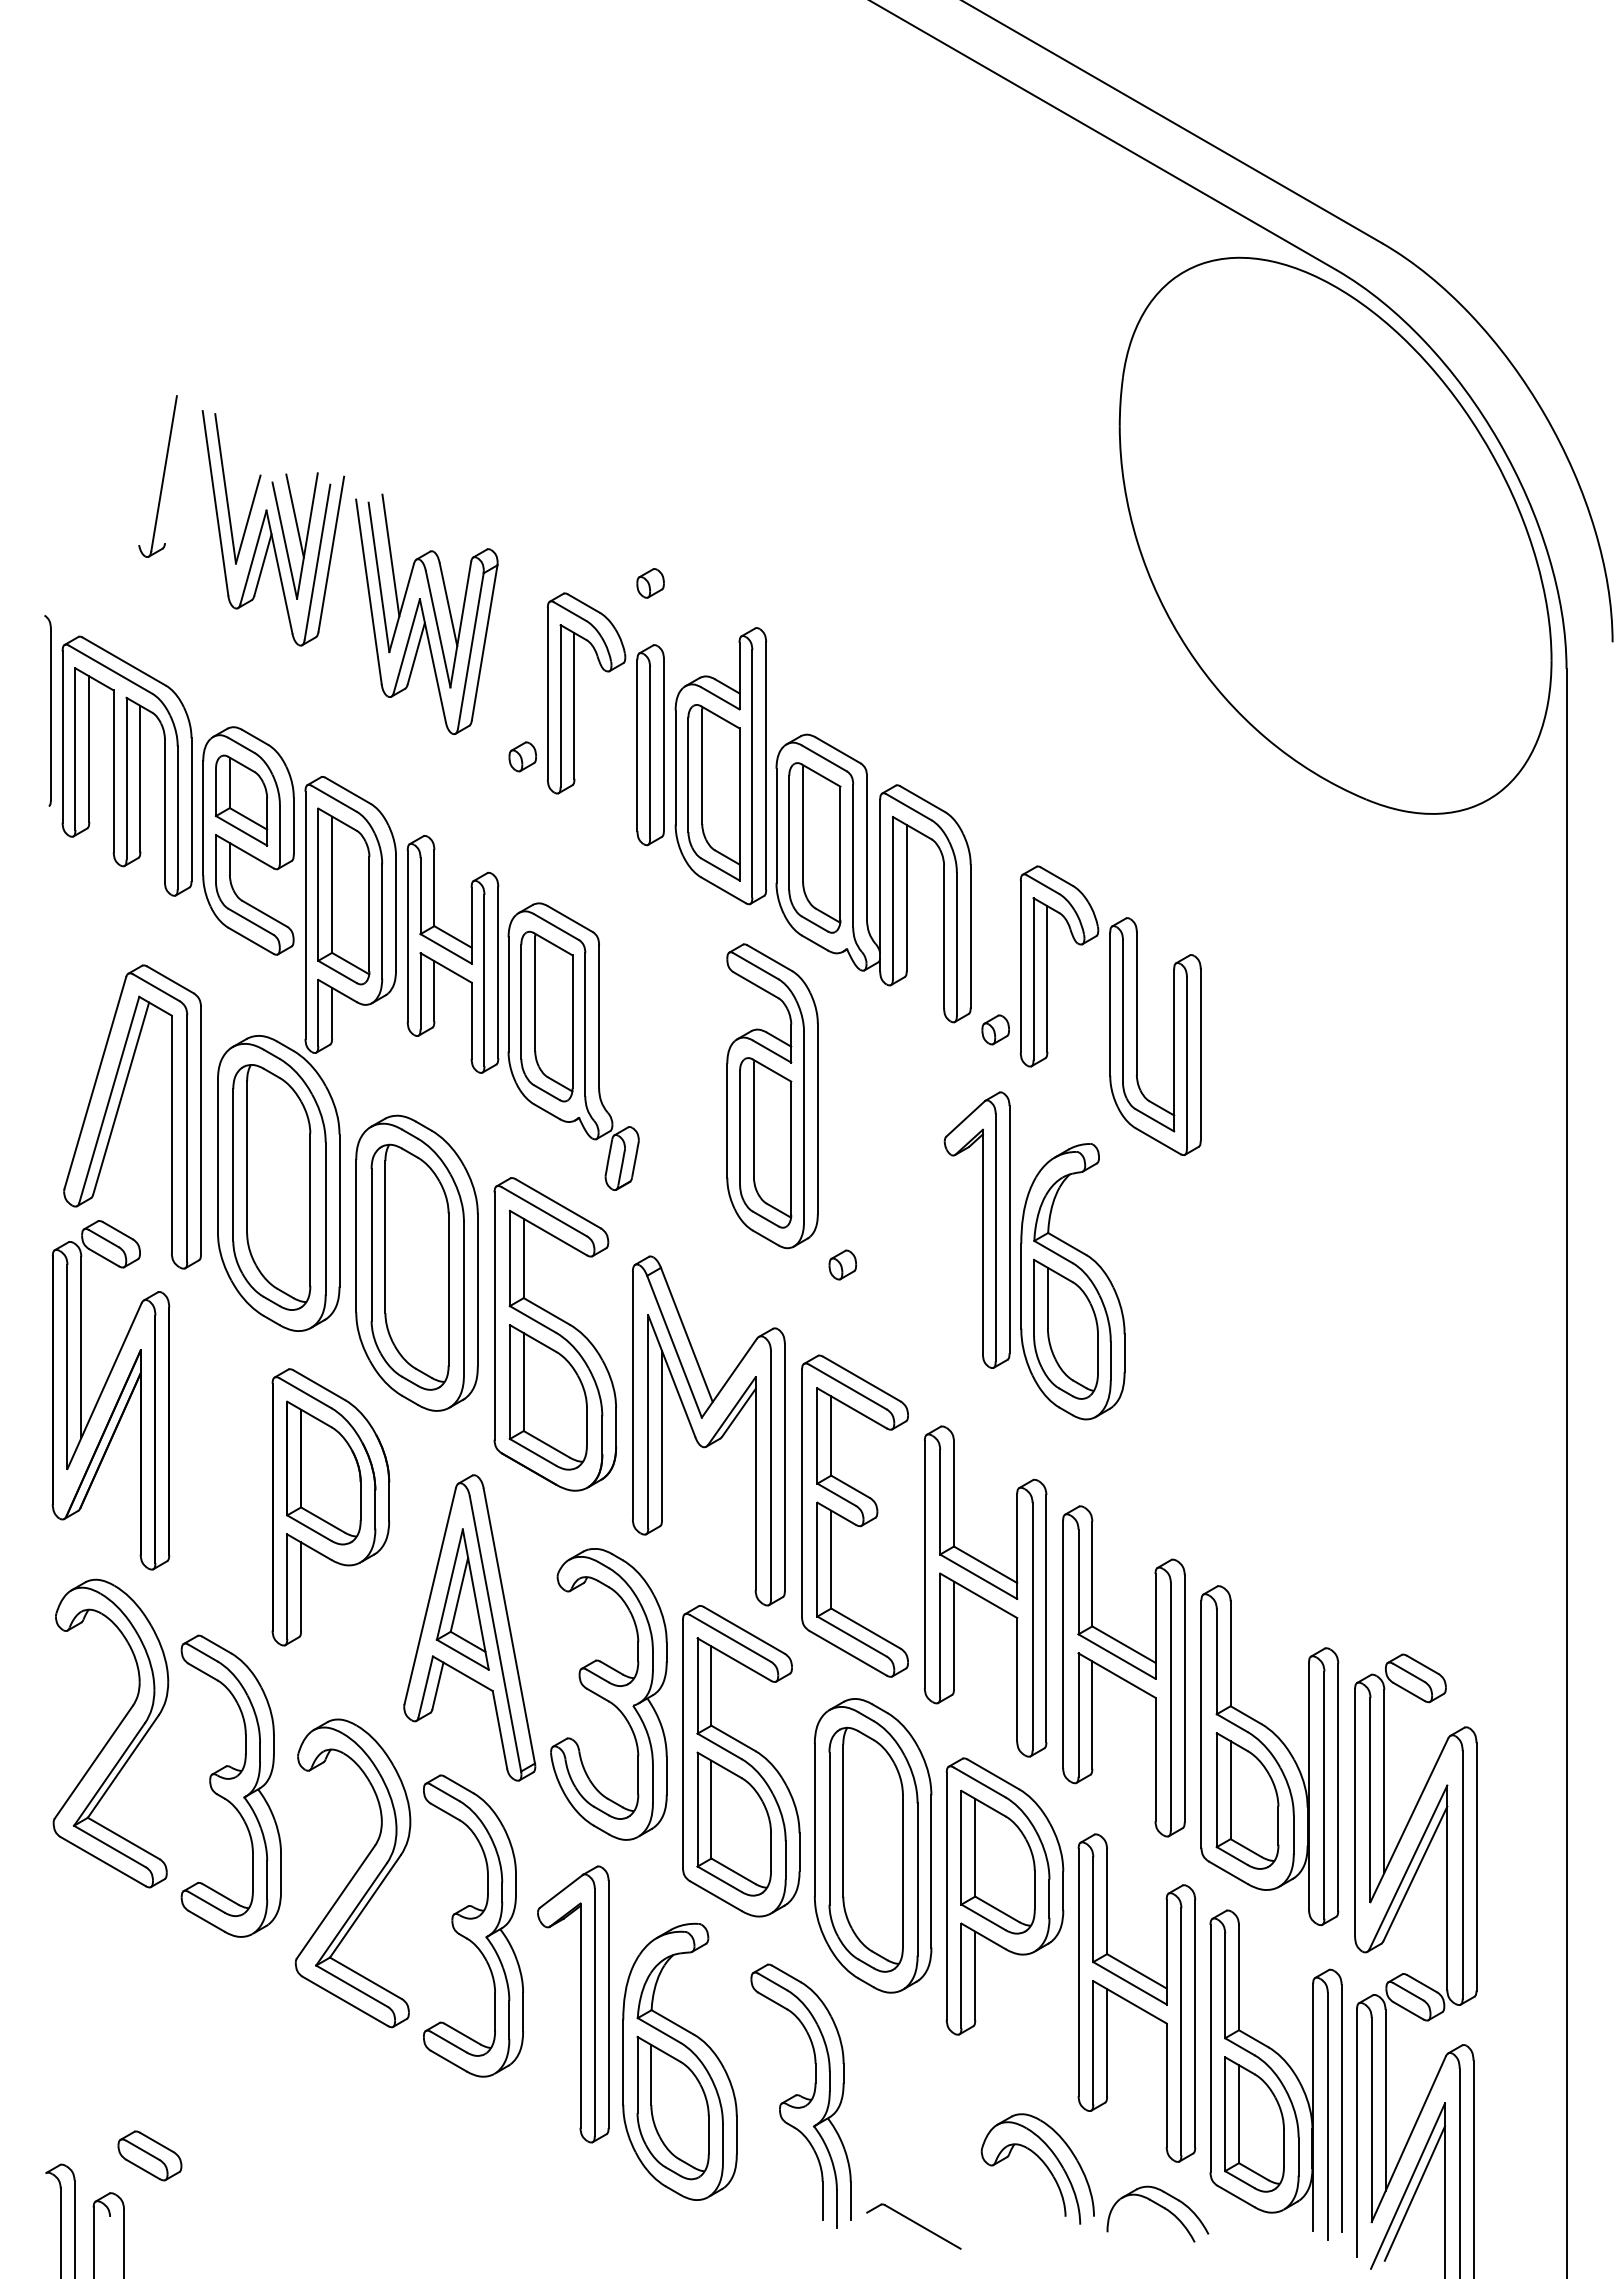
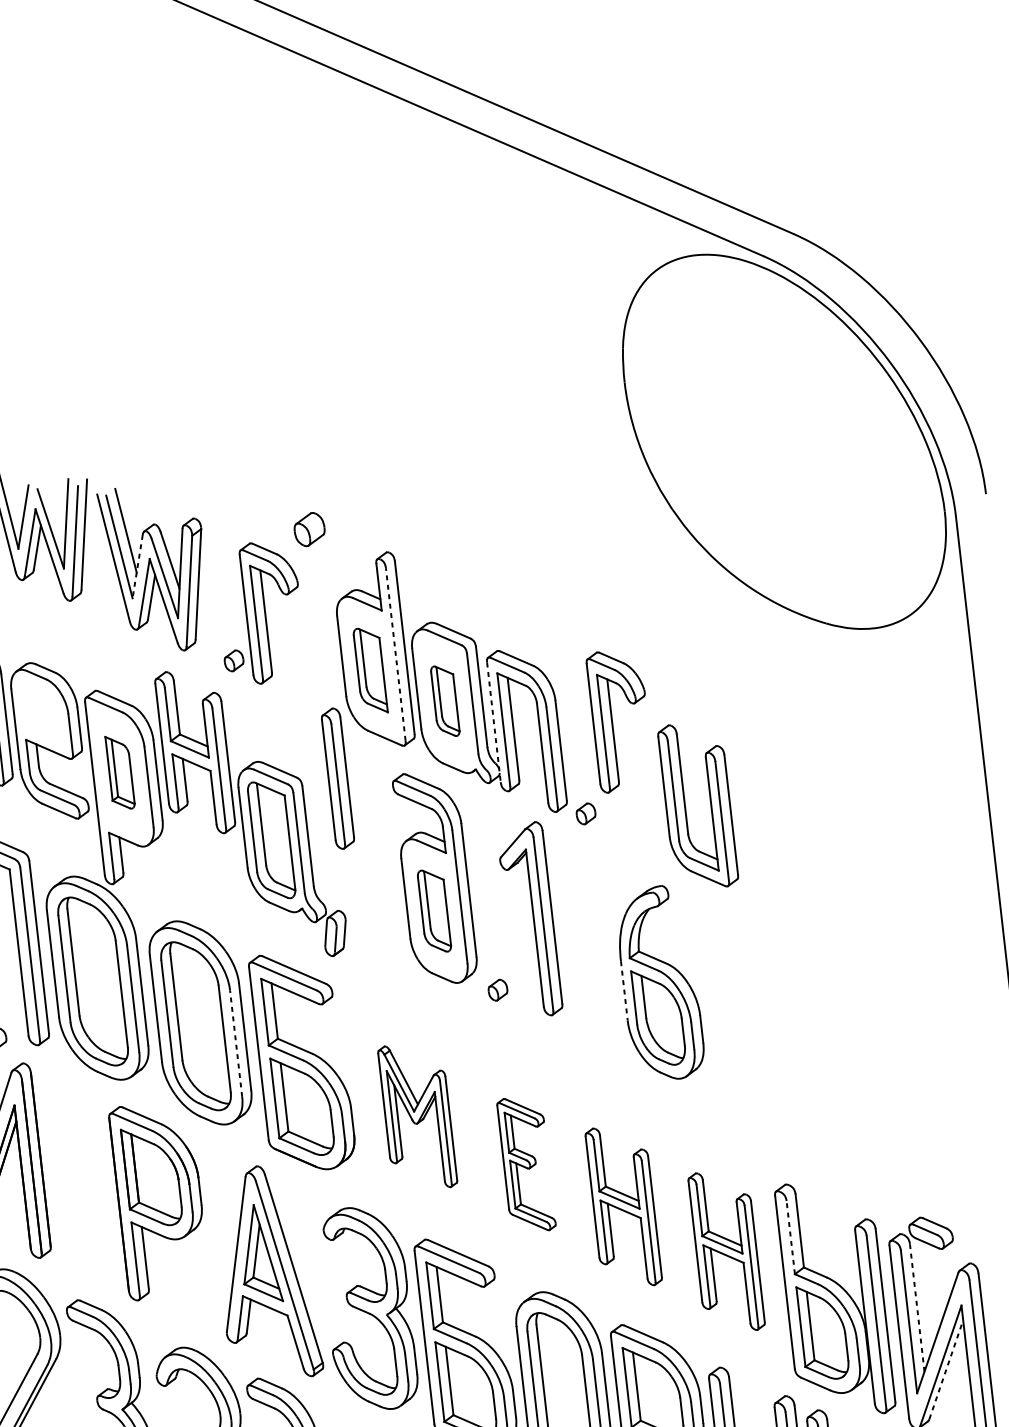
line: (294, 515) -> (55, 510), removed
part: (650, 583) -> (309, 529), size x1.6
line: (401, 608) -> (137, 566), solid -> dashed
part: (650, 745) -> (337, 778), moved
line: (752, 773) -> (395, 654), solid -> dashed
part: (713, 792) -> (370, 670), size x0.7
part: (241, 800) -> (41, 713), removed
part: (814, 847) -> (445, 700), size x0.6
line: (880, 885) -> (494, 722), solid -> dashed
part: (343, 896) -> (120, 772), size x0.6
part: (452, 954) -> (194, 752), moved
part: (1047, 966) -> (612, 721), moved
part: (765, 1142) -> (434, 910), size x0.7
part: (976, 1229) -> (529, 919), moved
line: (1021, 1286) -> (624, 991), solid -> dashed
line: (463, 1297) -> (235, 1043), solid -> dashed
part: (708, 1430) -> (417, 1116), size x0.6
part: (854, 1515) -> (526, 1164), size x0.6
part: (985, 1591) -> (623, 1206), size x0.7
line: (1216, 1661) -> (790, 1237), solid -> dashed
part: (1123, 1671) -> (726, 1251), size x0.7
line: (1384, 1781) -> (917, 1307), solid -> dashed
line: (1415, 1873) -> (946, 1369), solid -> dashed

